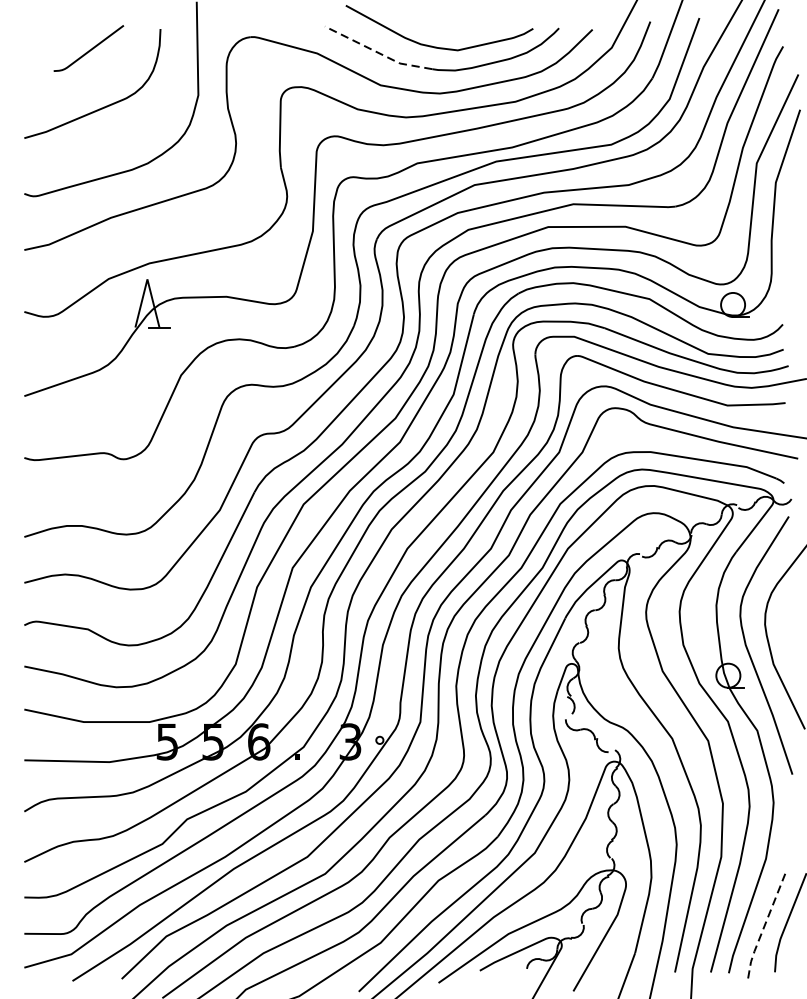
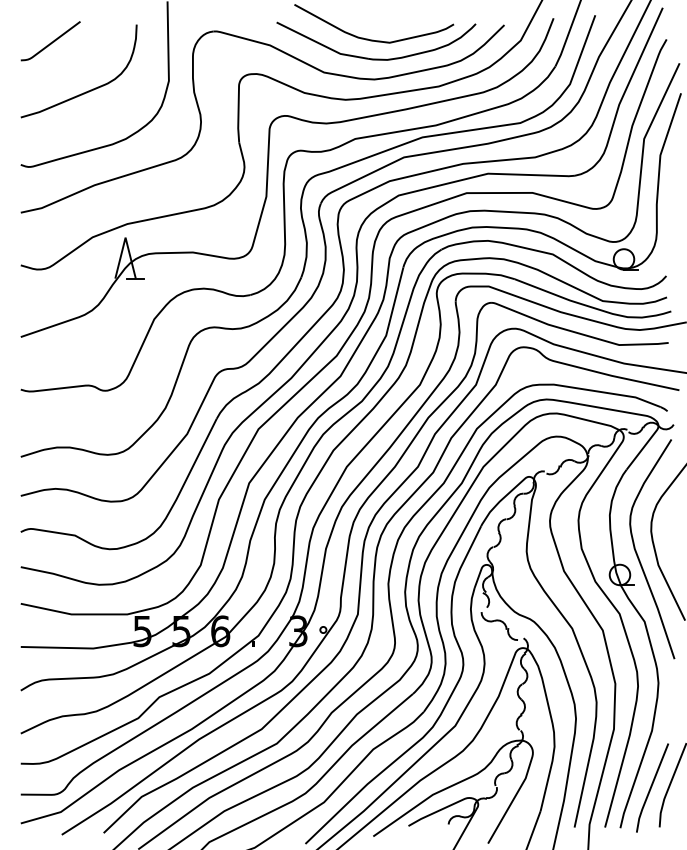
curve: (88, 50) -> (50, 42), moved
line: (377, 52) -> (321, 44), dashed -> solid
line: (764, 927) -> (650, 789), dashed -> solid

